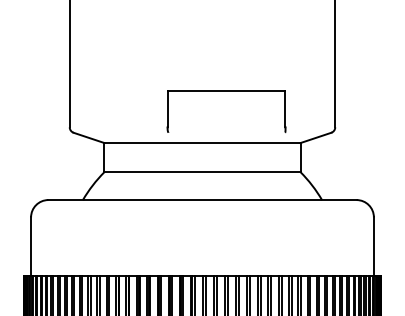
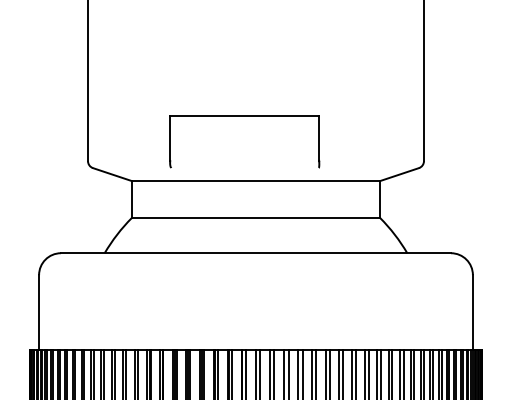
part: (226, 91) -> (244, 115), moved

